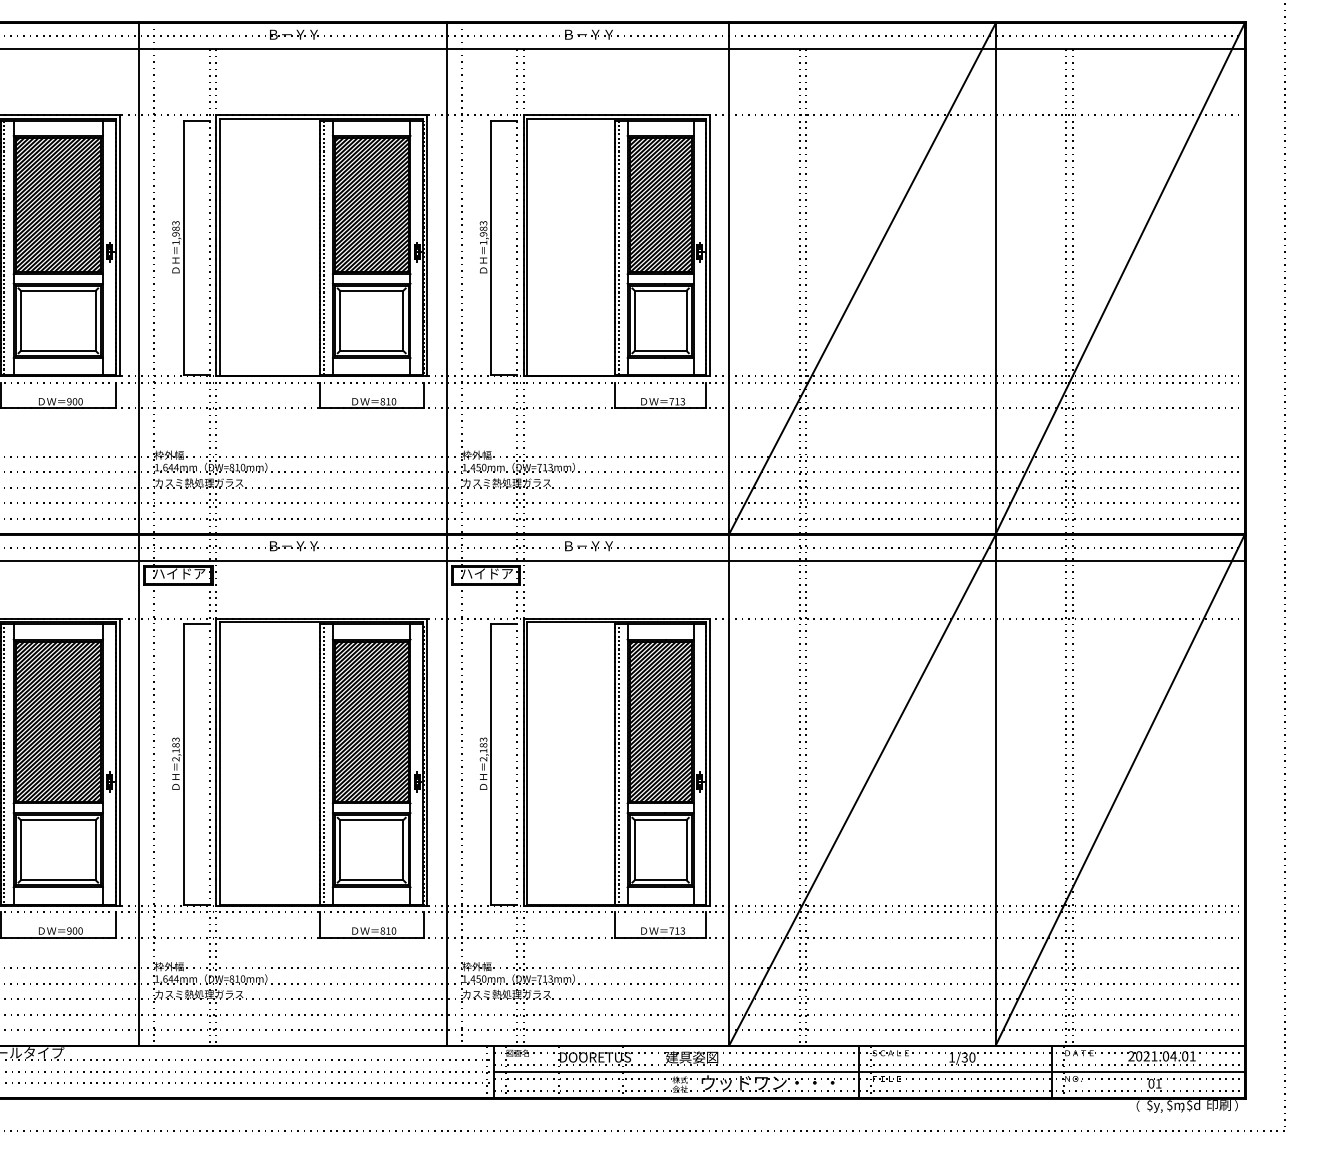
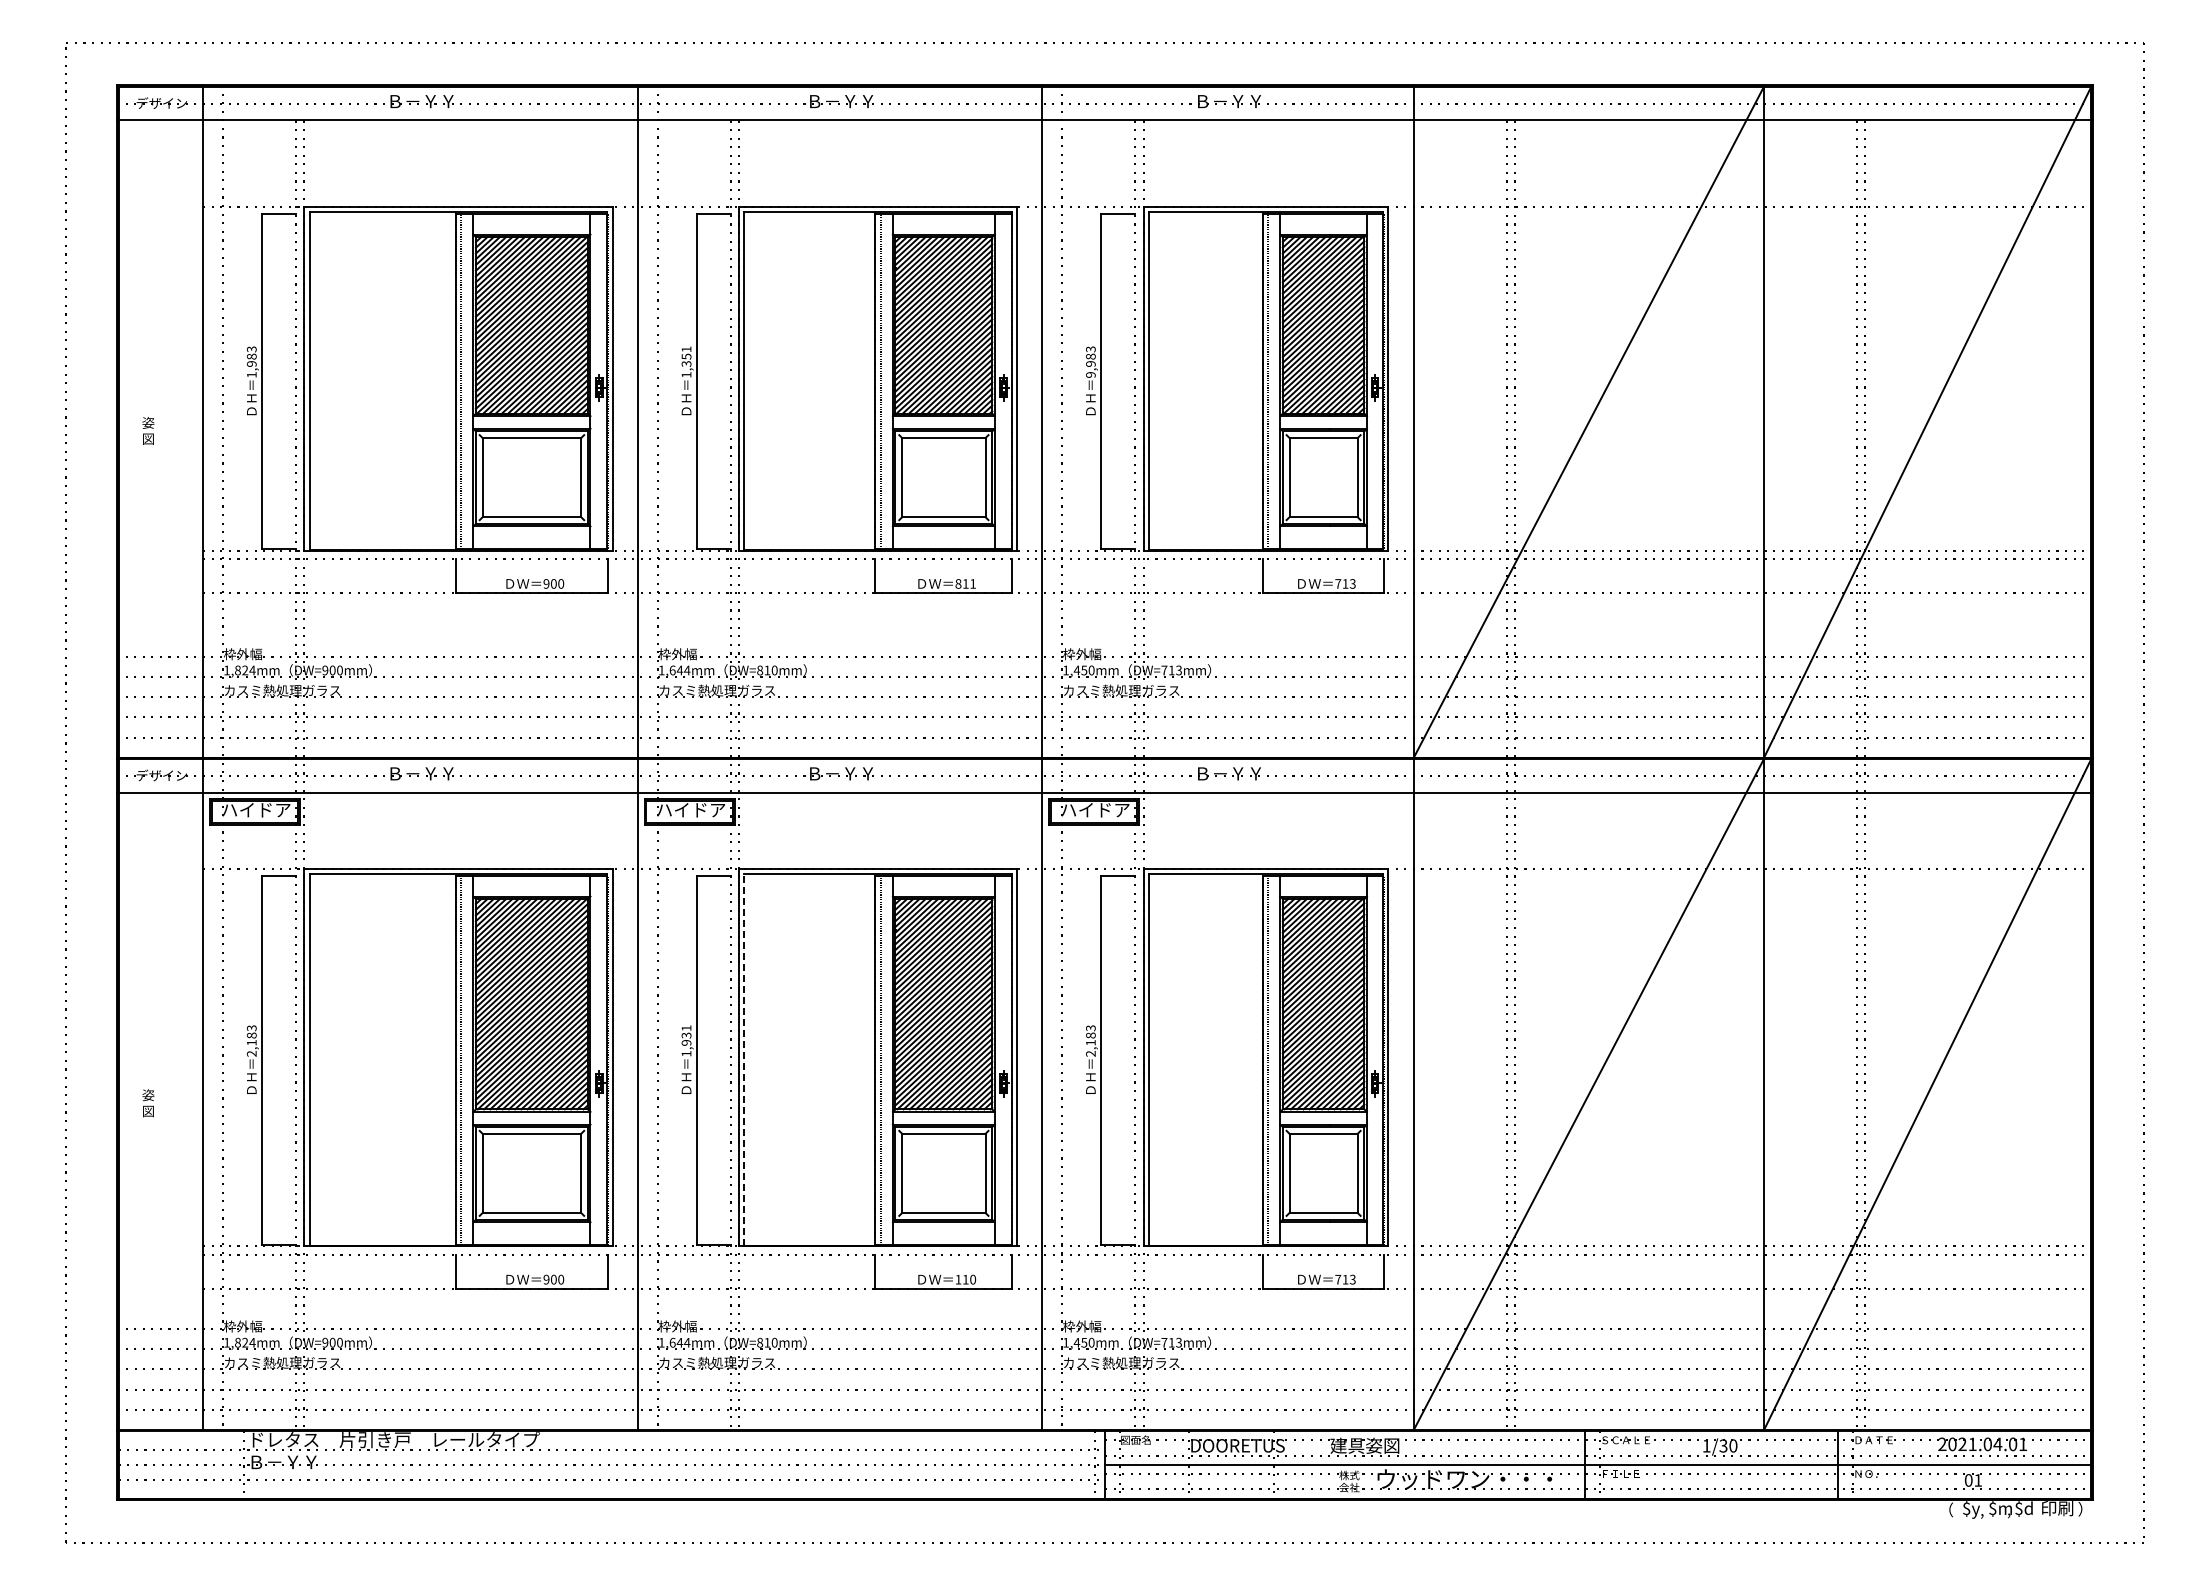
text: (175, 228) -> (686, 356), 1,983 -> 1,351
text: (483, 242) -> (1090, 374), 1,983 -> 9,983
text: (394, 401) -> (973, 583), 810 -> 811
text: (175, 749) -> (686, 1040), 2,183 -> 1,931
line: (220, 763) -> (744, 1059), solid -> dashed
text: (382, 930) -> (958, 1279), 810 -> 110

